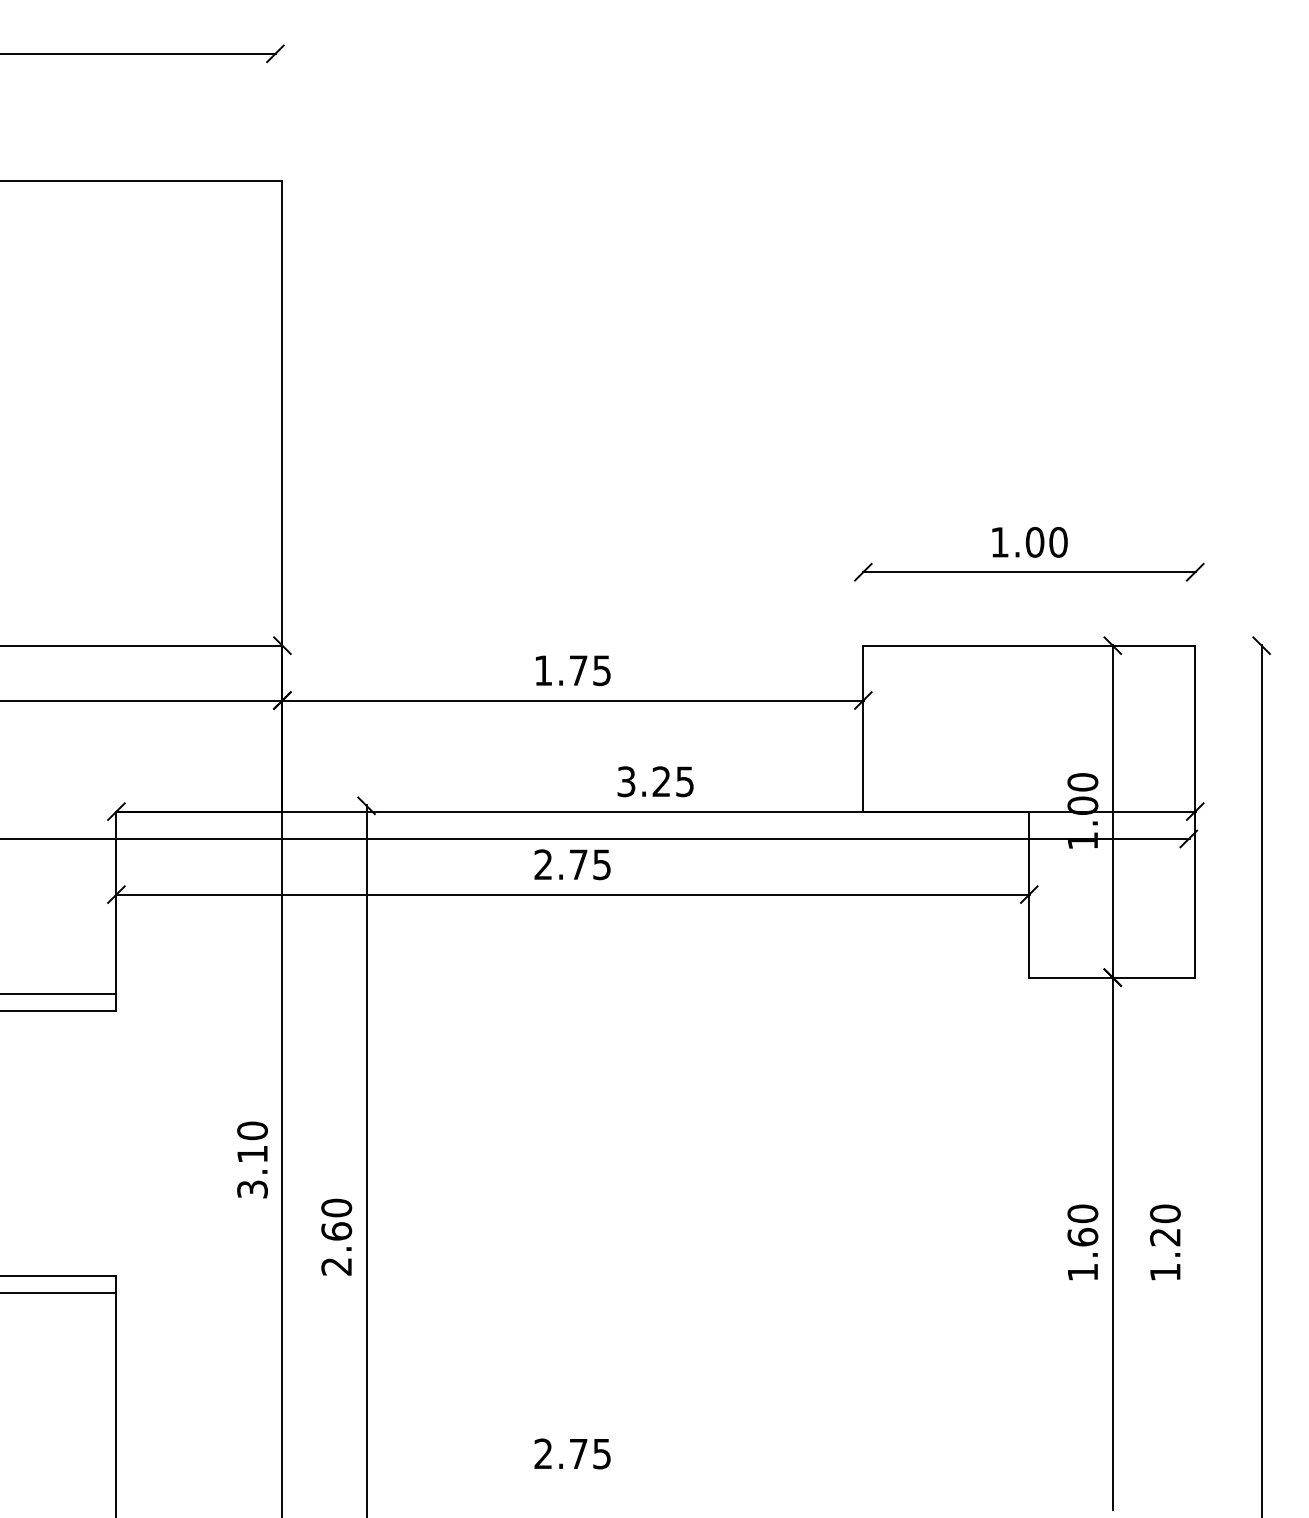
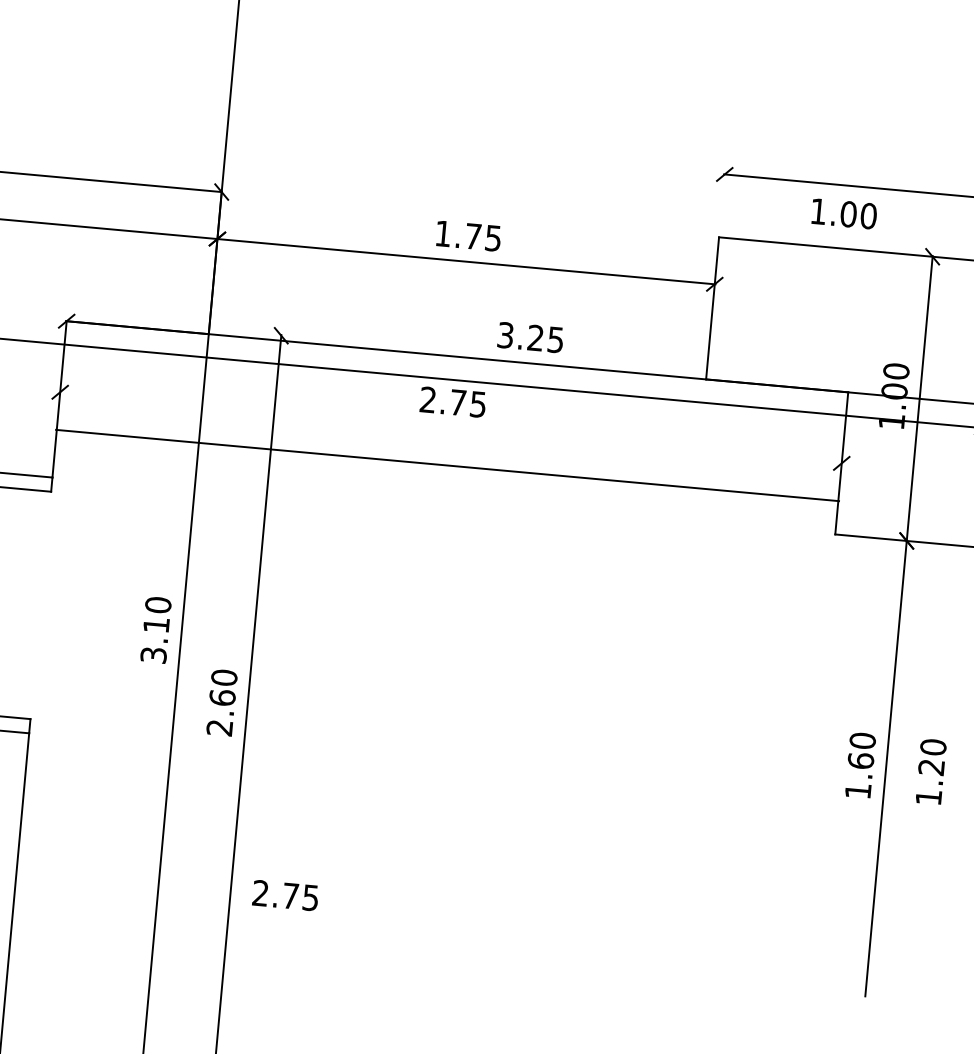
text: (1029, 542) -> (843, 214), moved
line: (572, 894) -> (447, 465), moved
text: (572, 1453) -> (285, 895), moved

